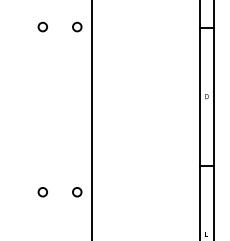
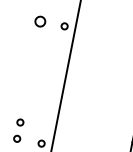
circle: (42, 26) -> (40, 21), size x1.6
circle: (42, 169) -> (20, 122), added

